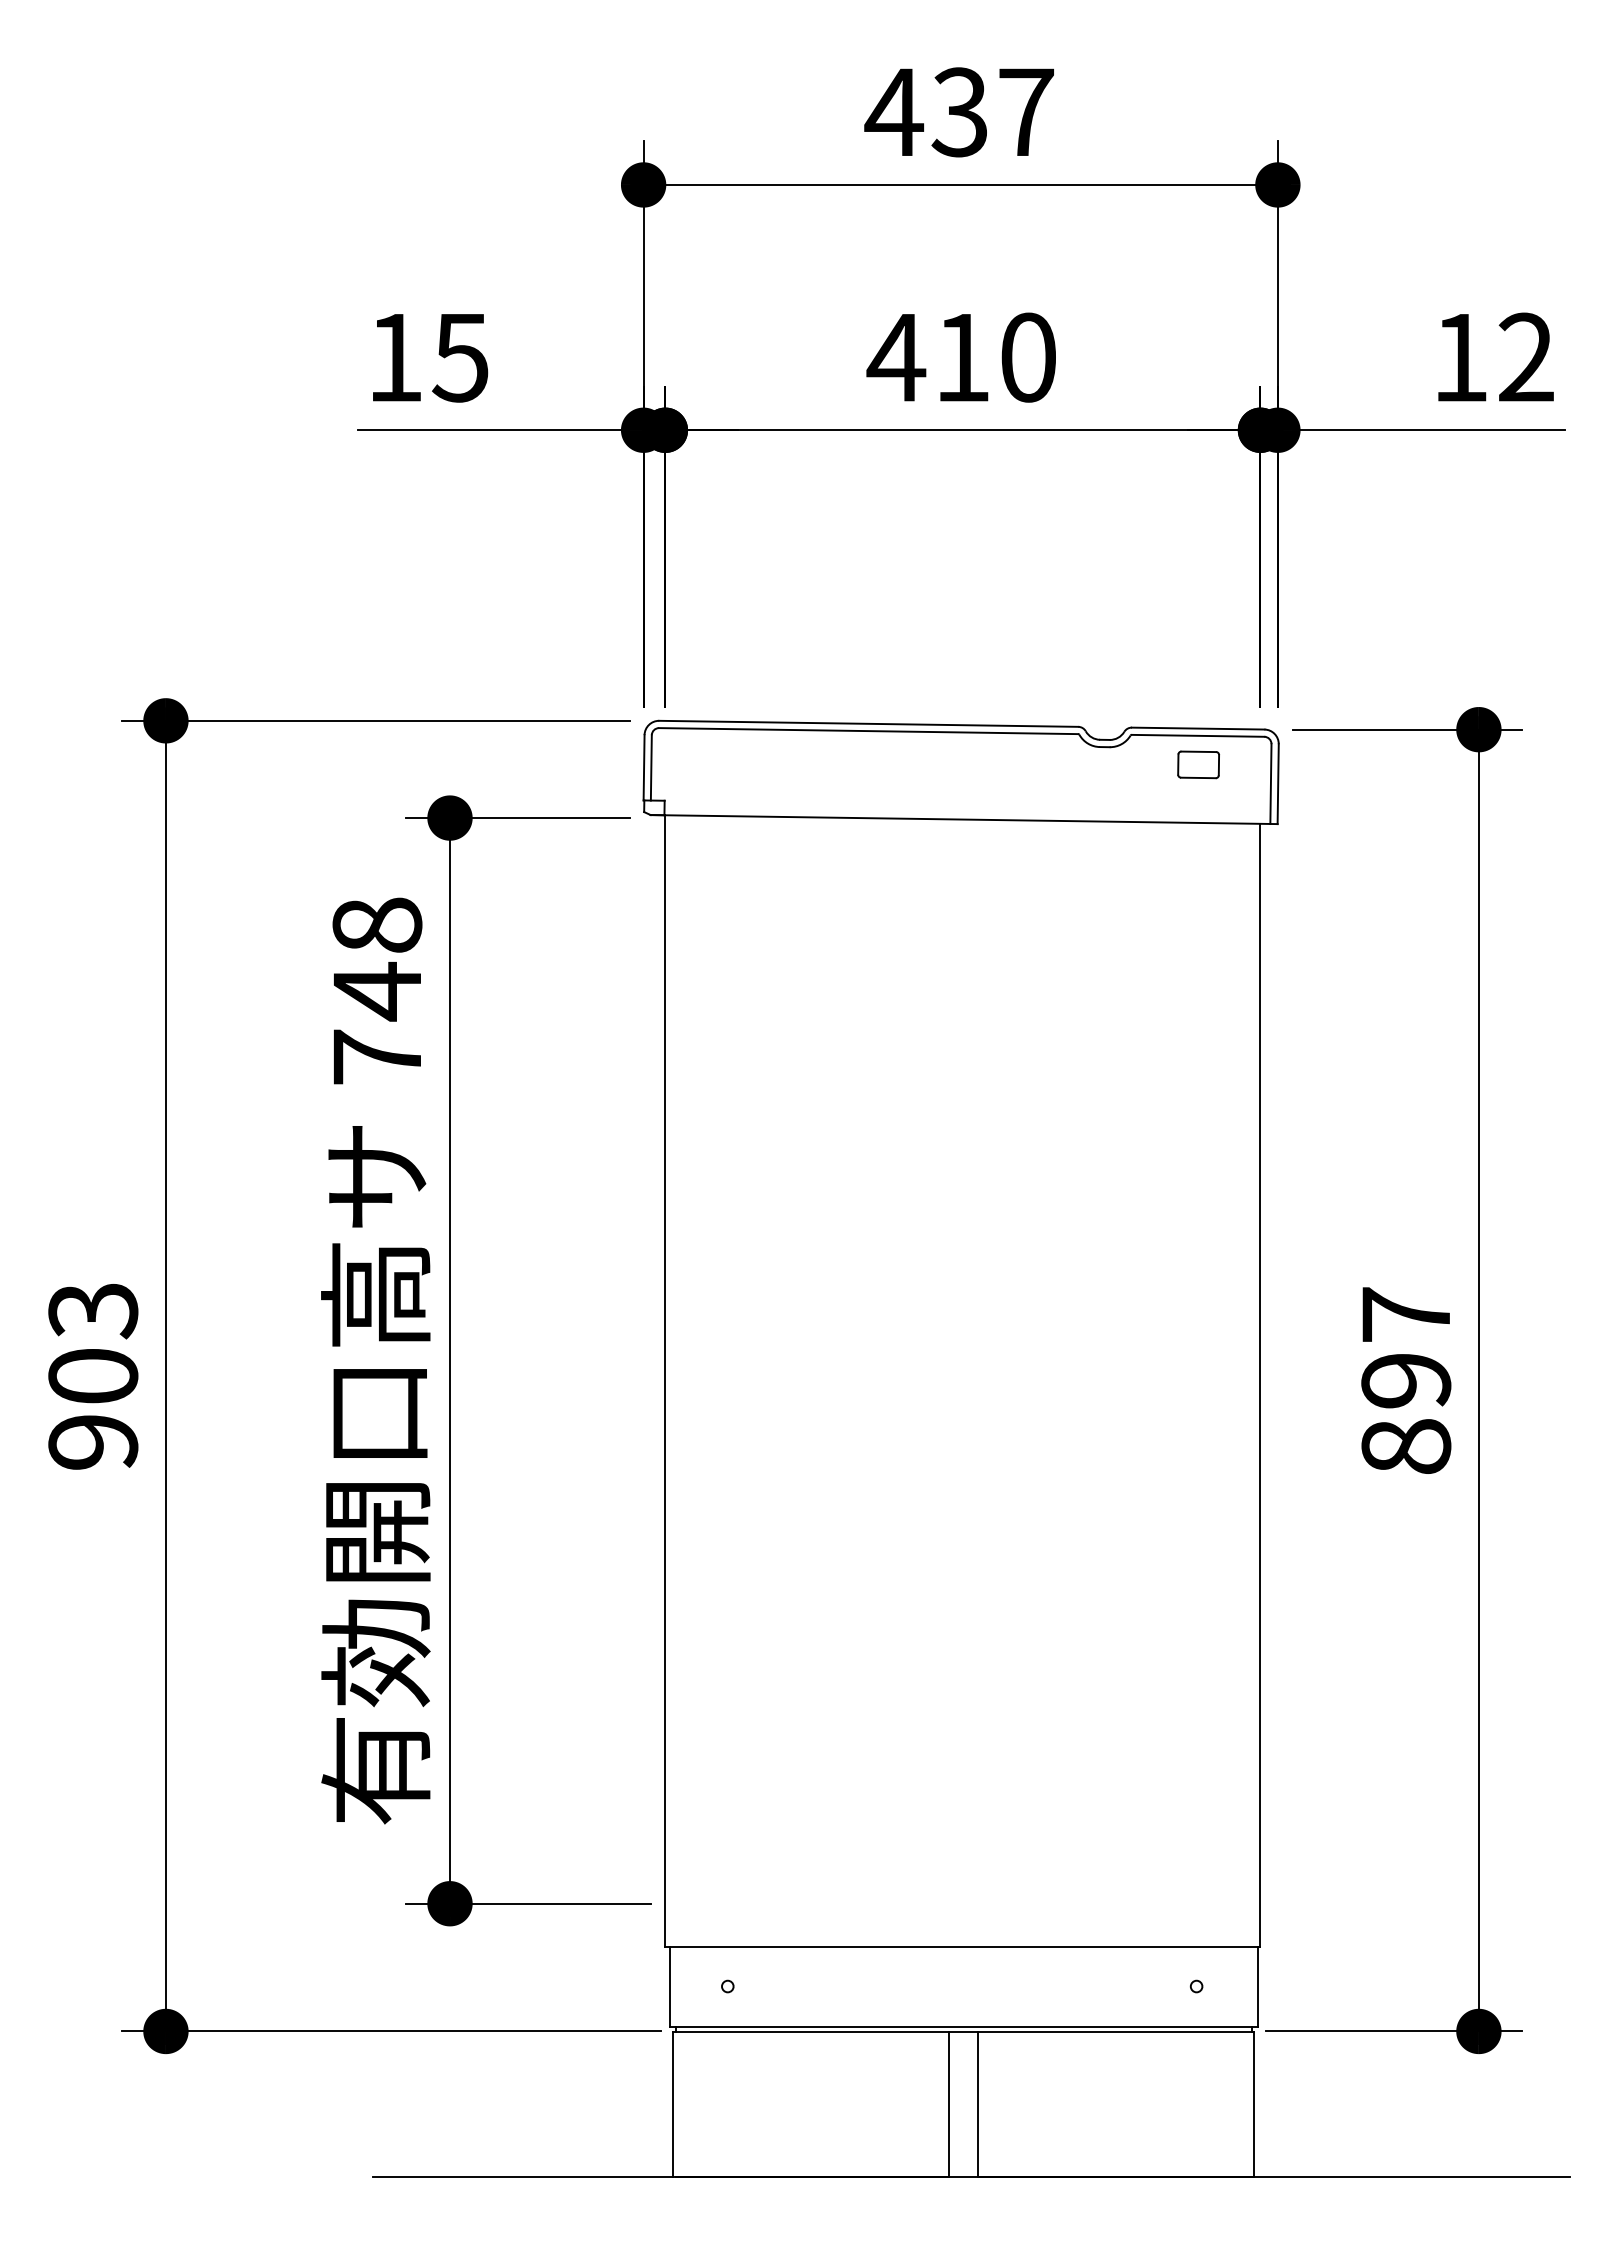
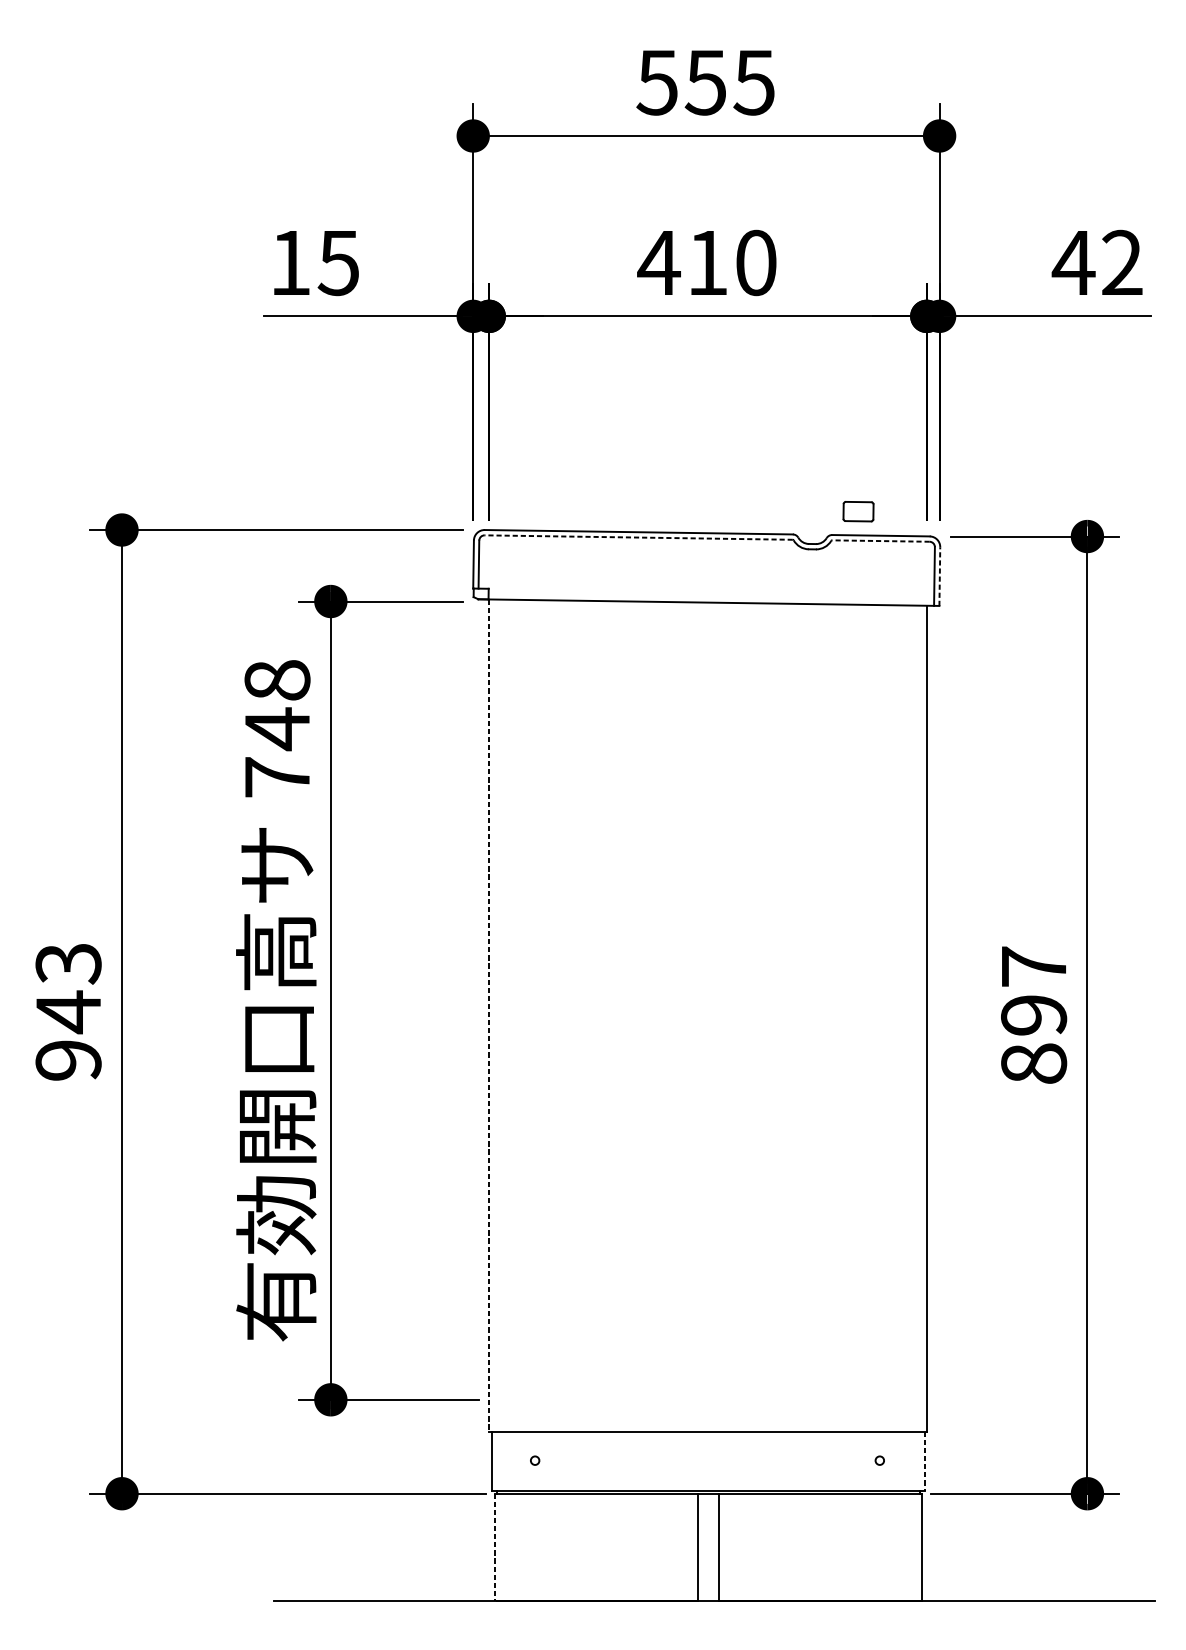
text: (958, 112) -> (704, 82), 437 -> 555
text: (1460, 357) -> (1073, 262), 12 -> 42
line: (868, 731) -> (638, 537), solid -> dashed
line: (1197, 735) -> (880, 540), solid -> dashed
part: (1198, 764) -> (858, 511), moved
line: (1278, 784) -> (940, 576), solid -> dashed
text: (93, 1376) -> (68, 1012), 903 -> 943
line: (665, 1381) -> (489, 1015), solid -> dashed
line: (1257, 1987) -> (924, 1461), solid -> dashed
line: (673, 2104) -> (495, 1547), solid -> dashed

